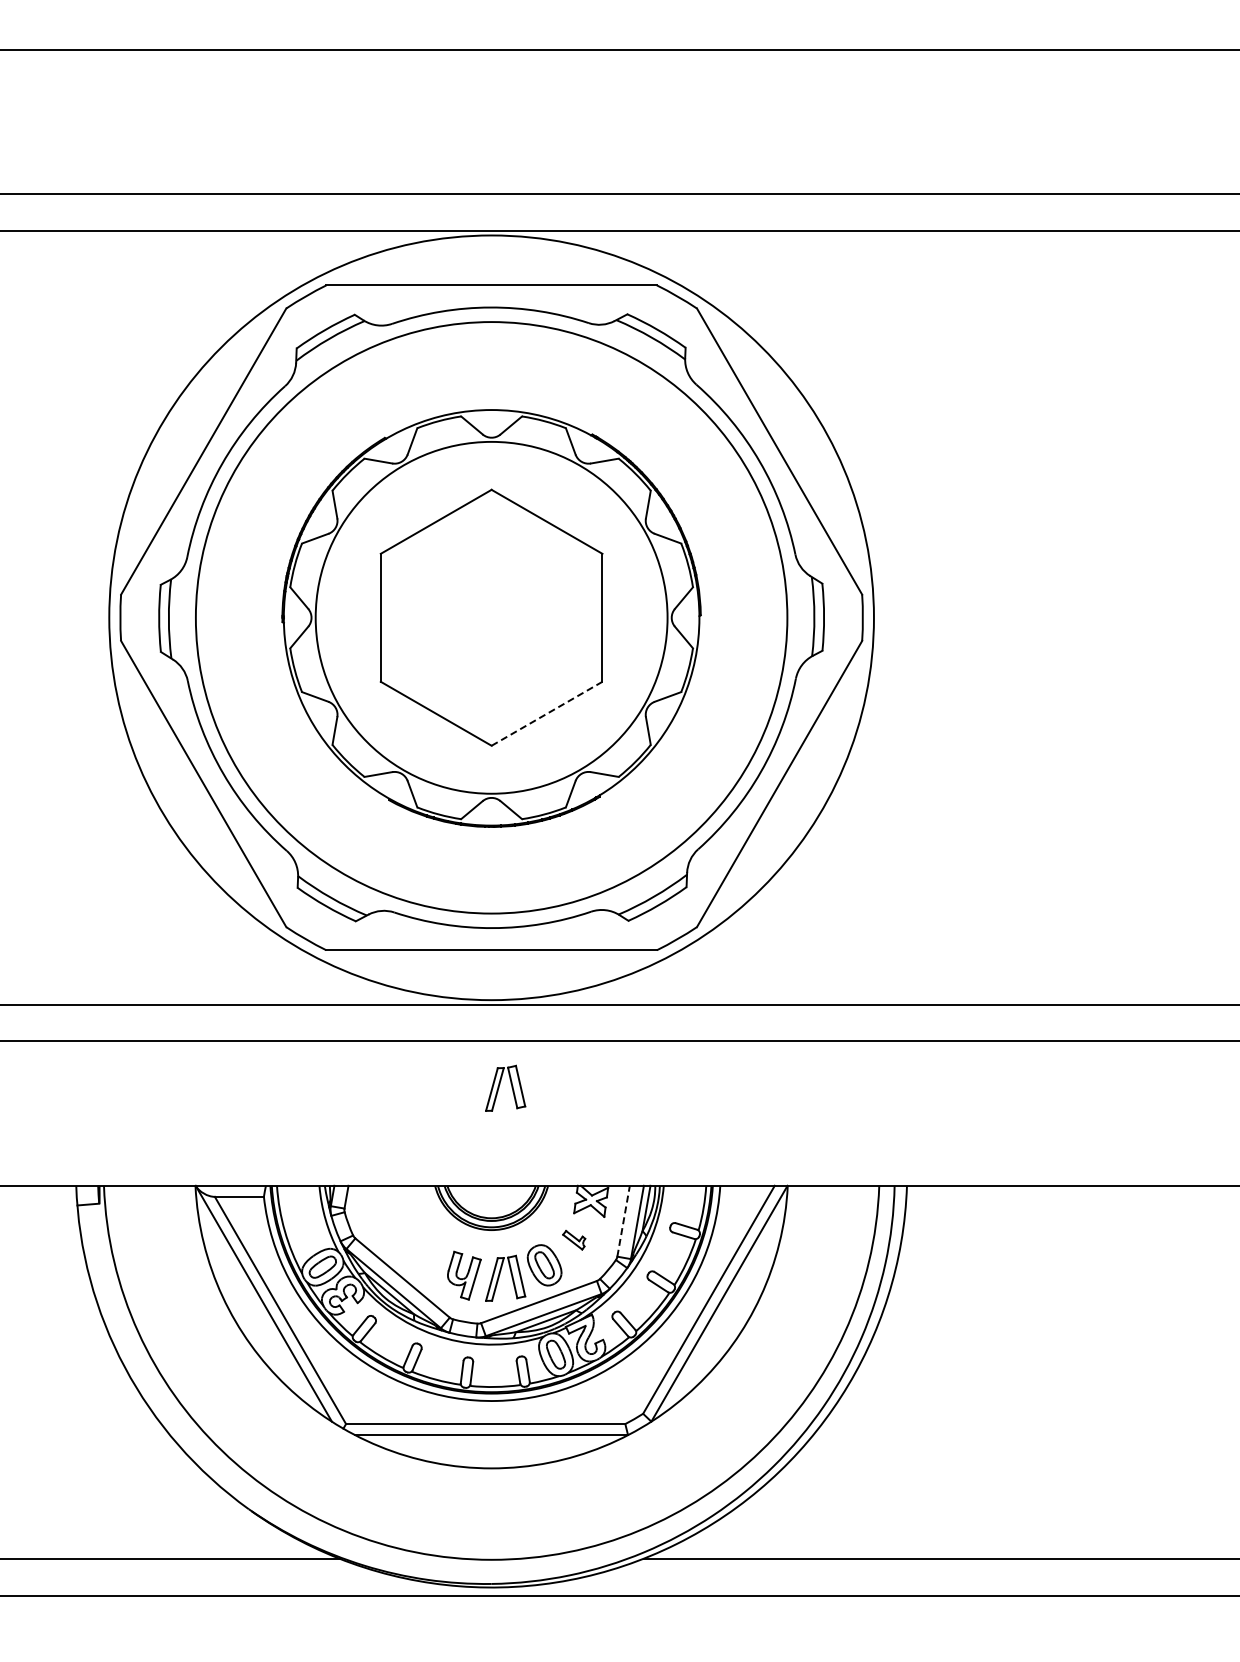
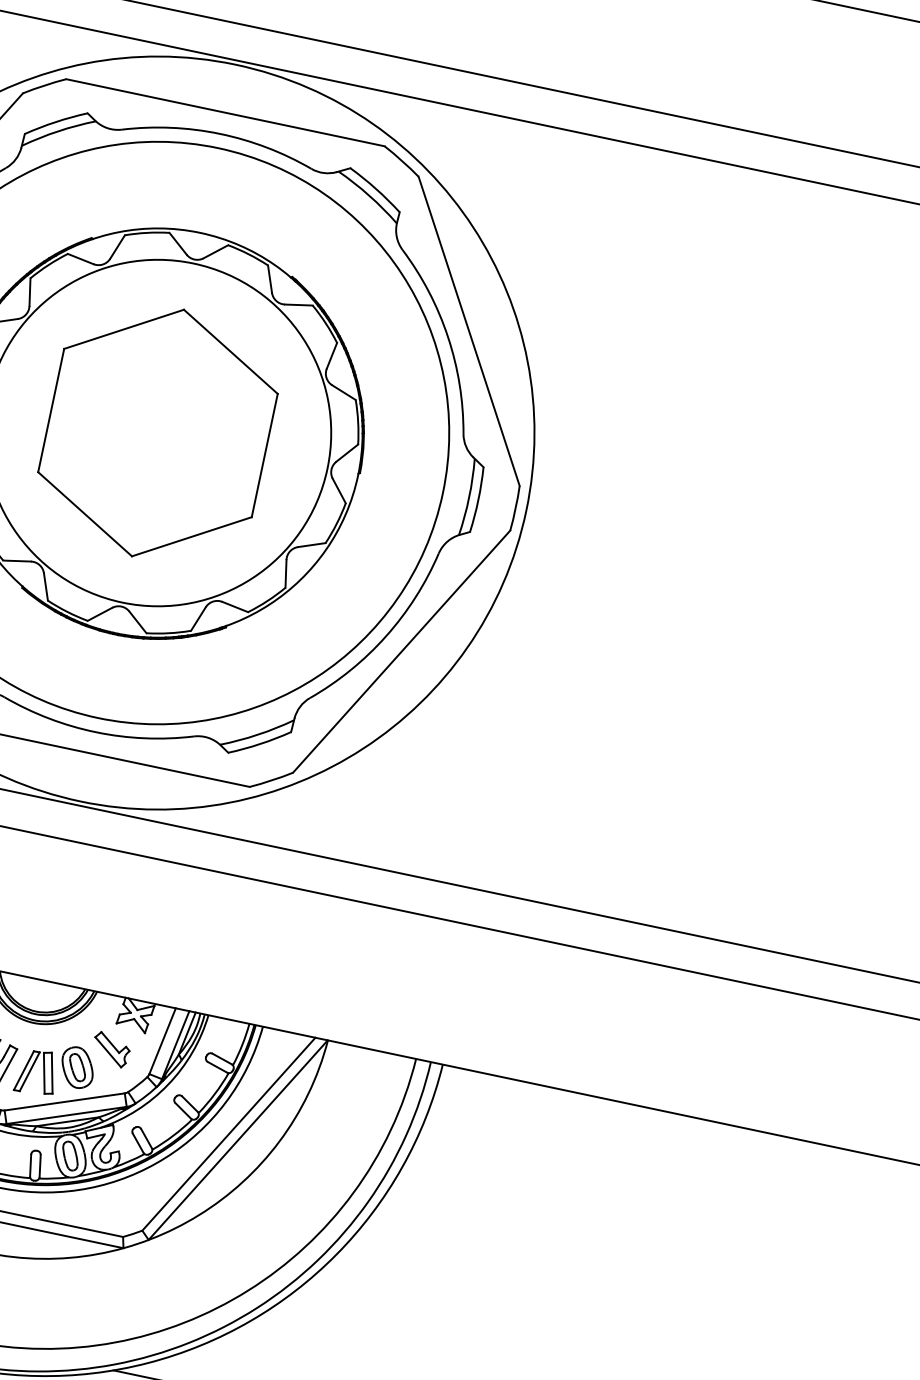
line: (547, 713) -> (192, 536), dashed -> solid
part: (505, 1087) -> (75, 888), removed
line: (623, 1221) -> (162, 1041), dashed -> solid
part: (573, 1239) -> (110, 1048), size x1.67

